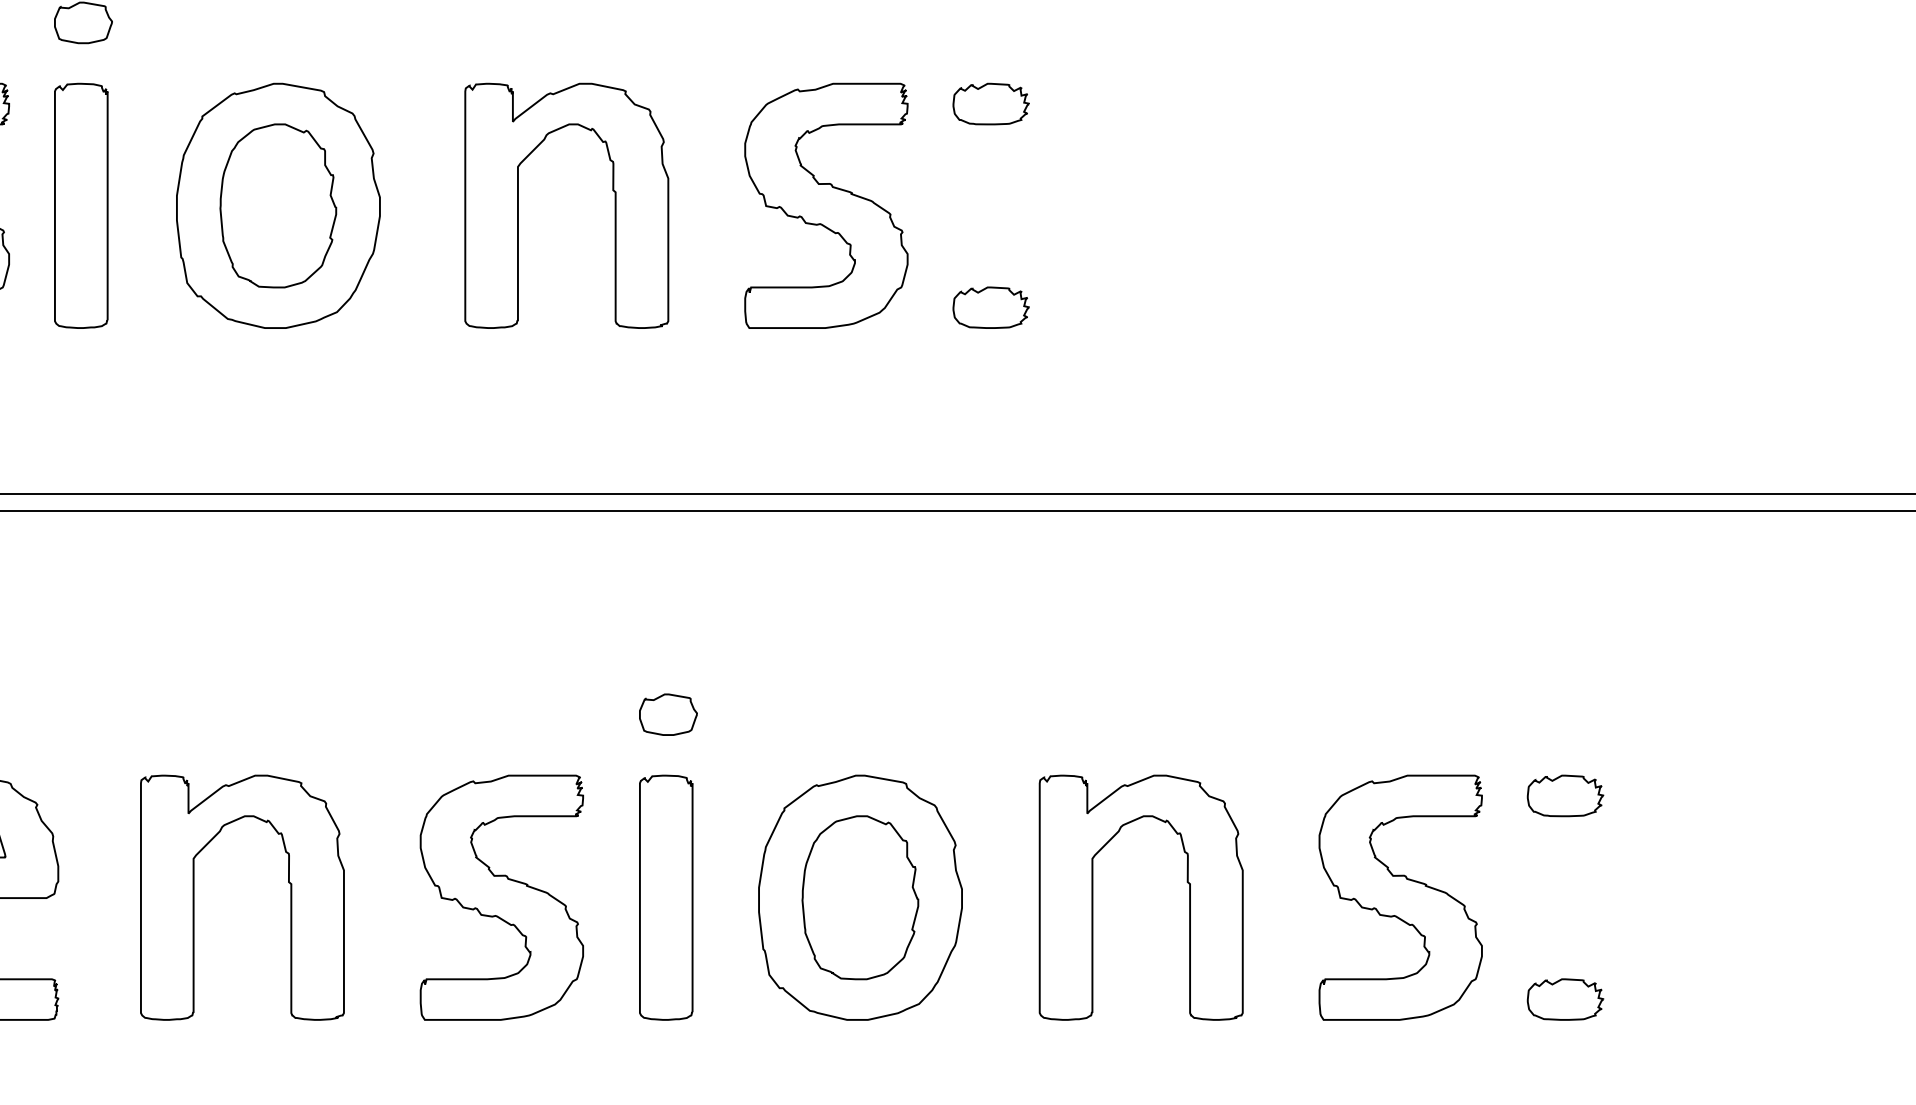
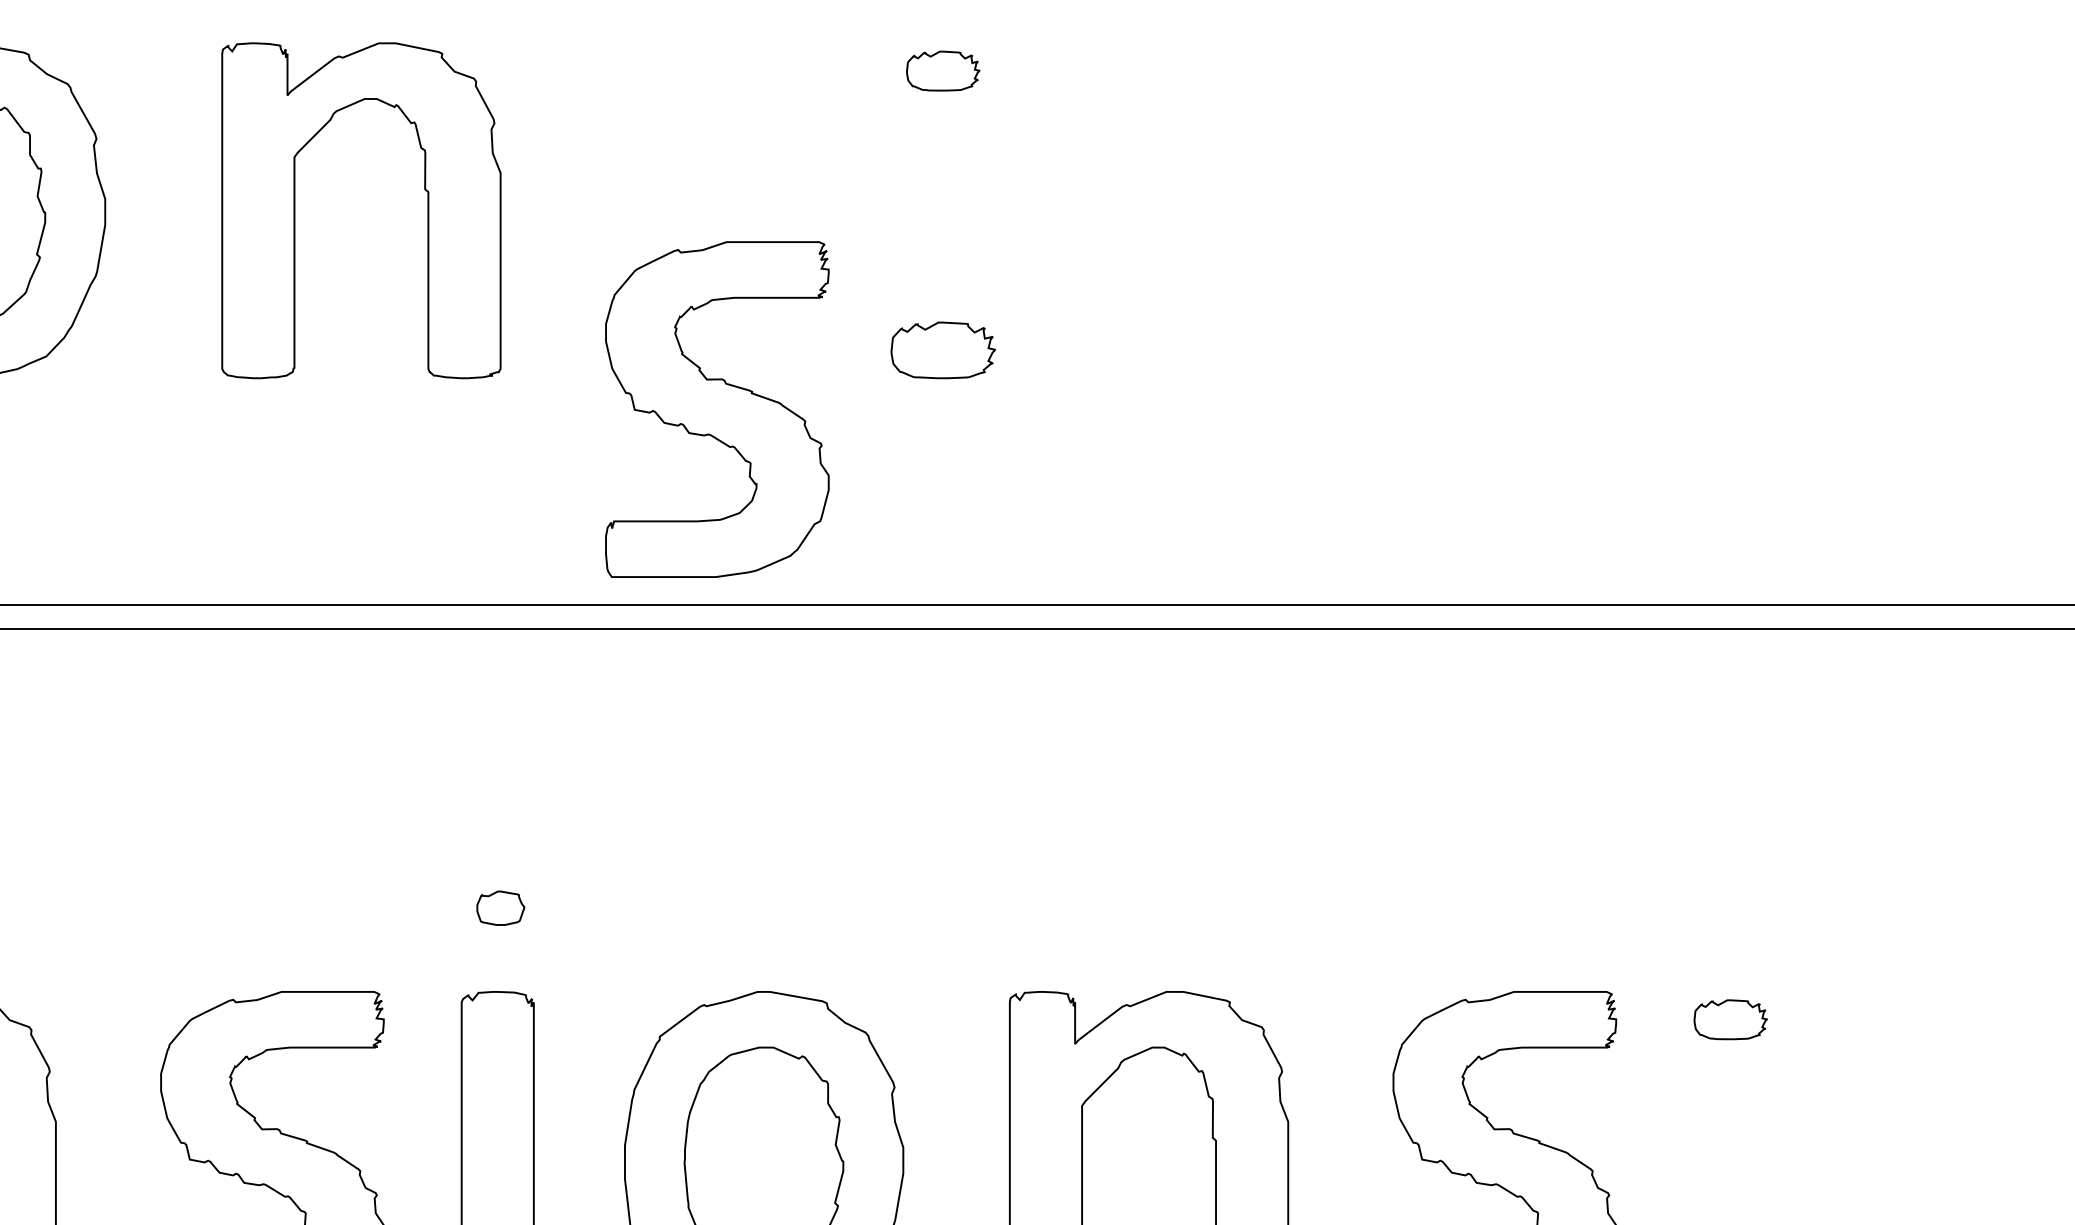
part: (990, 103) -> (942, 70), size x0.7
part: (826, 205) -> (717, 409), moved
part: (668, 714) -> (500, 908), size x0.6
part: (1565, 795) -> (1730, 1019), size x0.7

